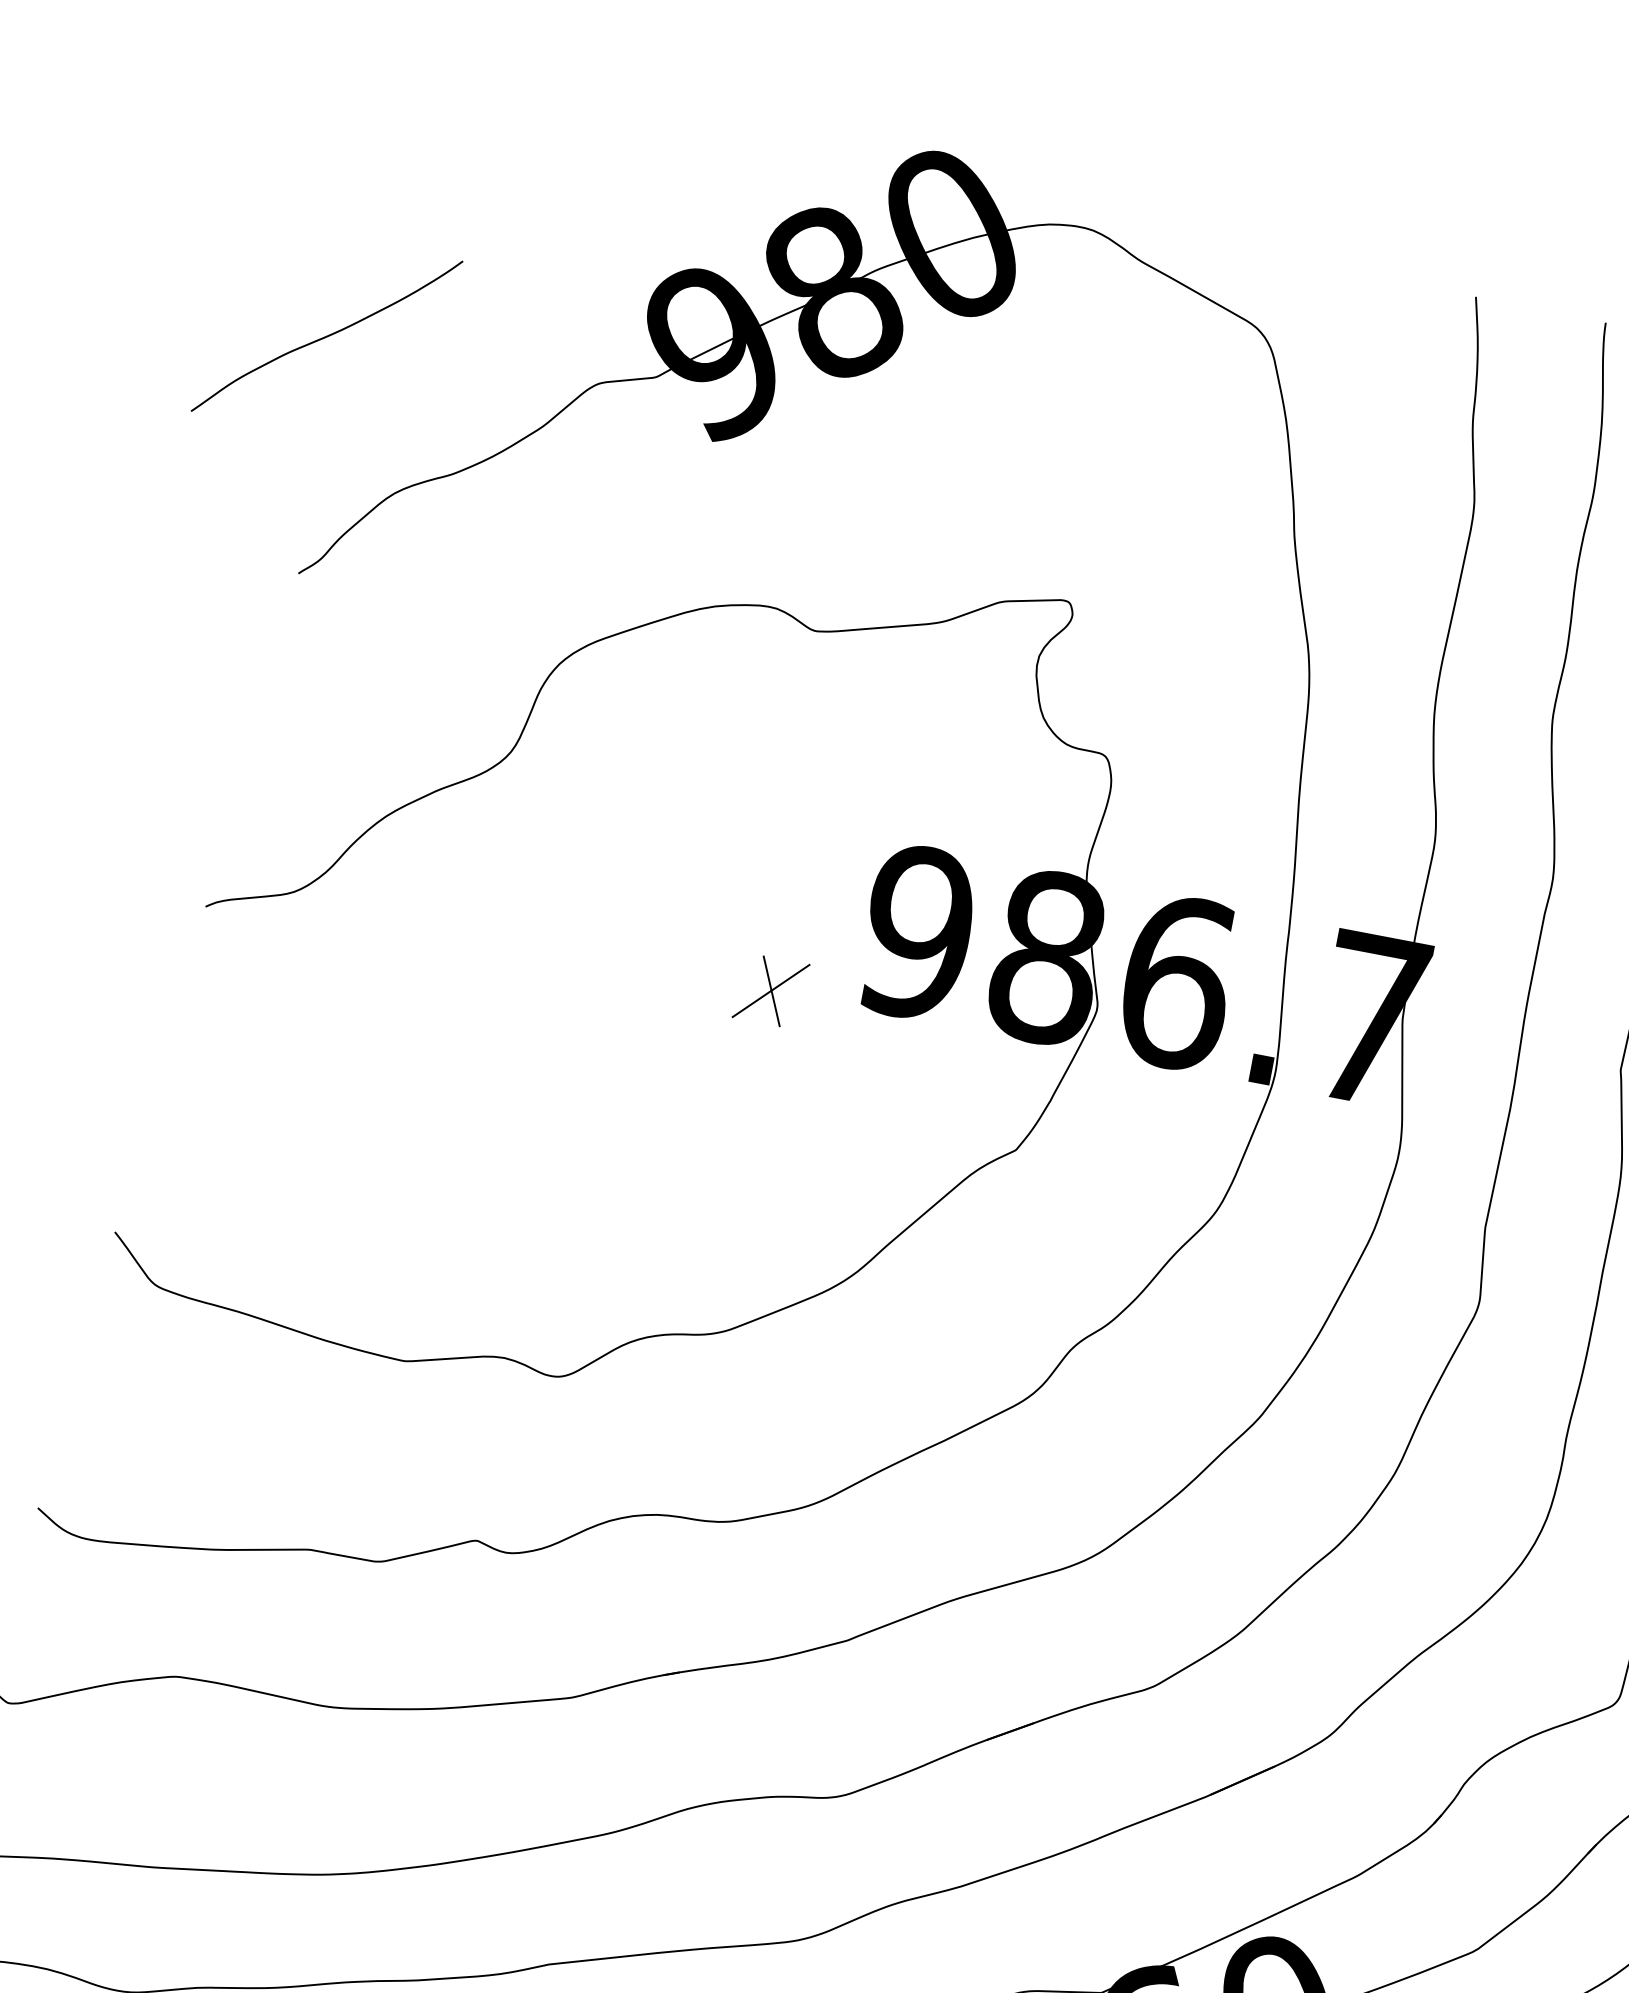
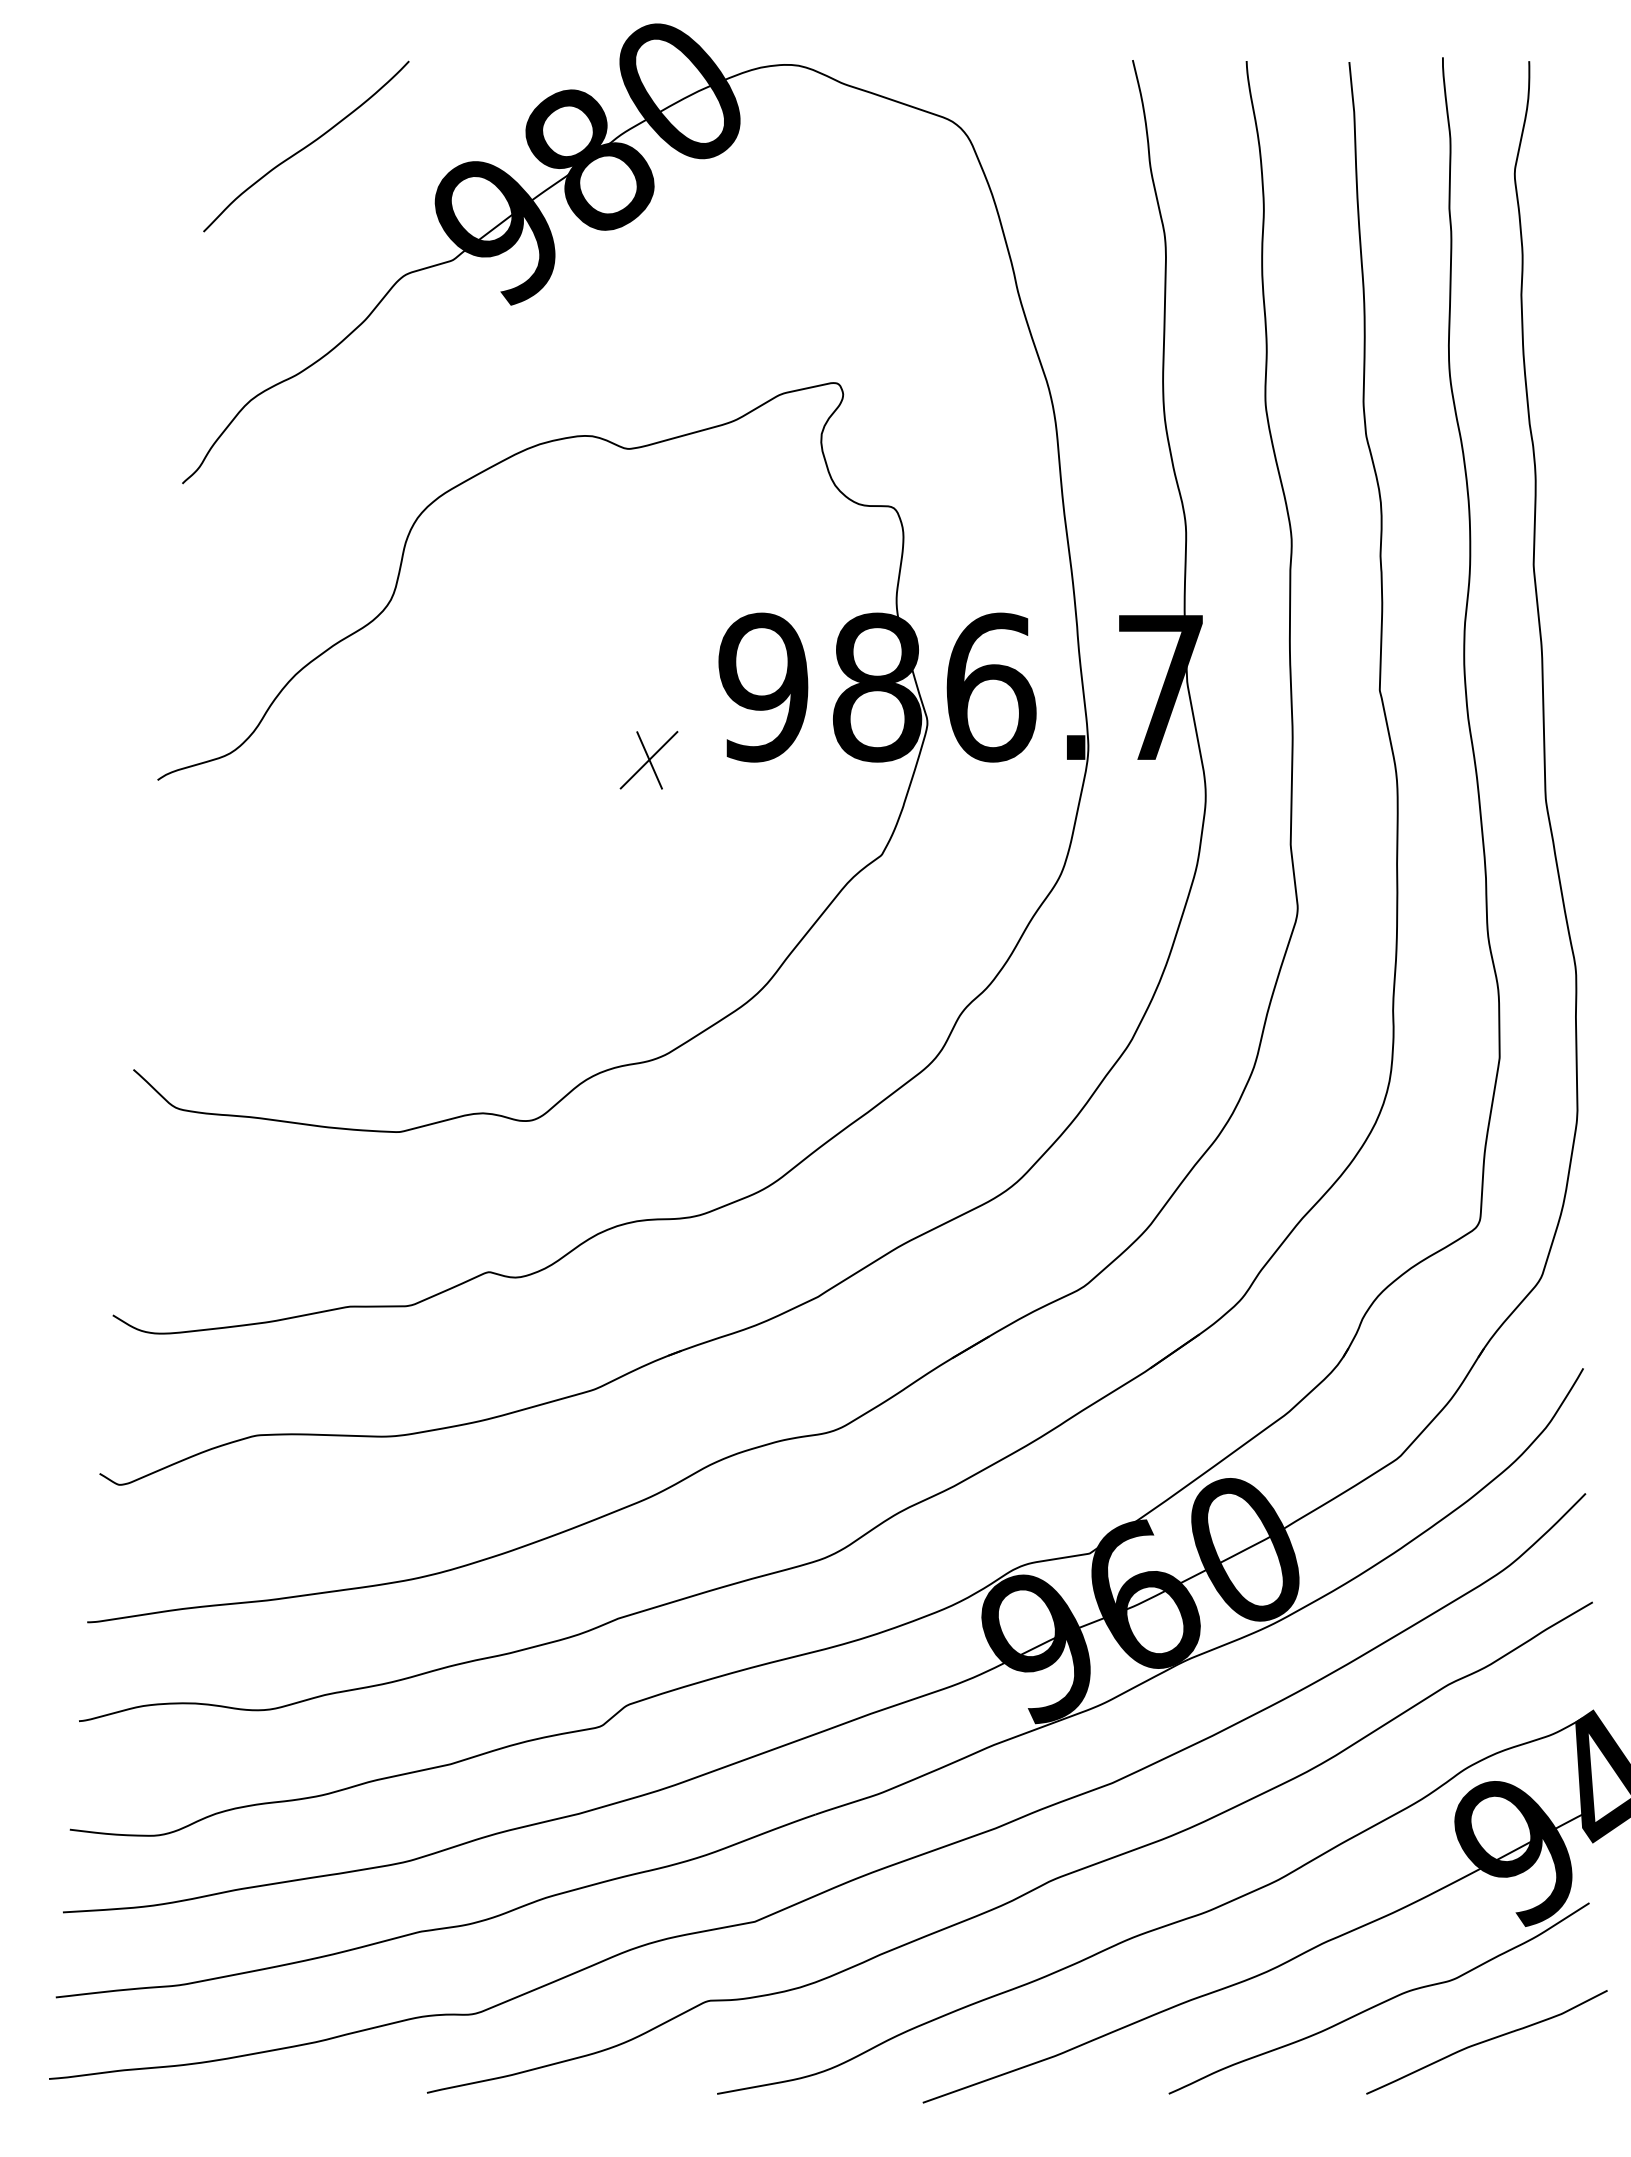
curve: (327, 336) -> (306, 146), moved

